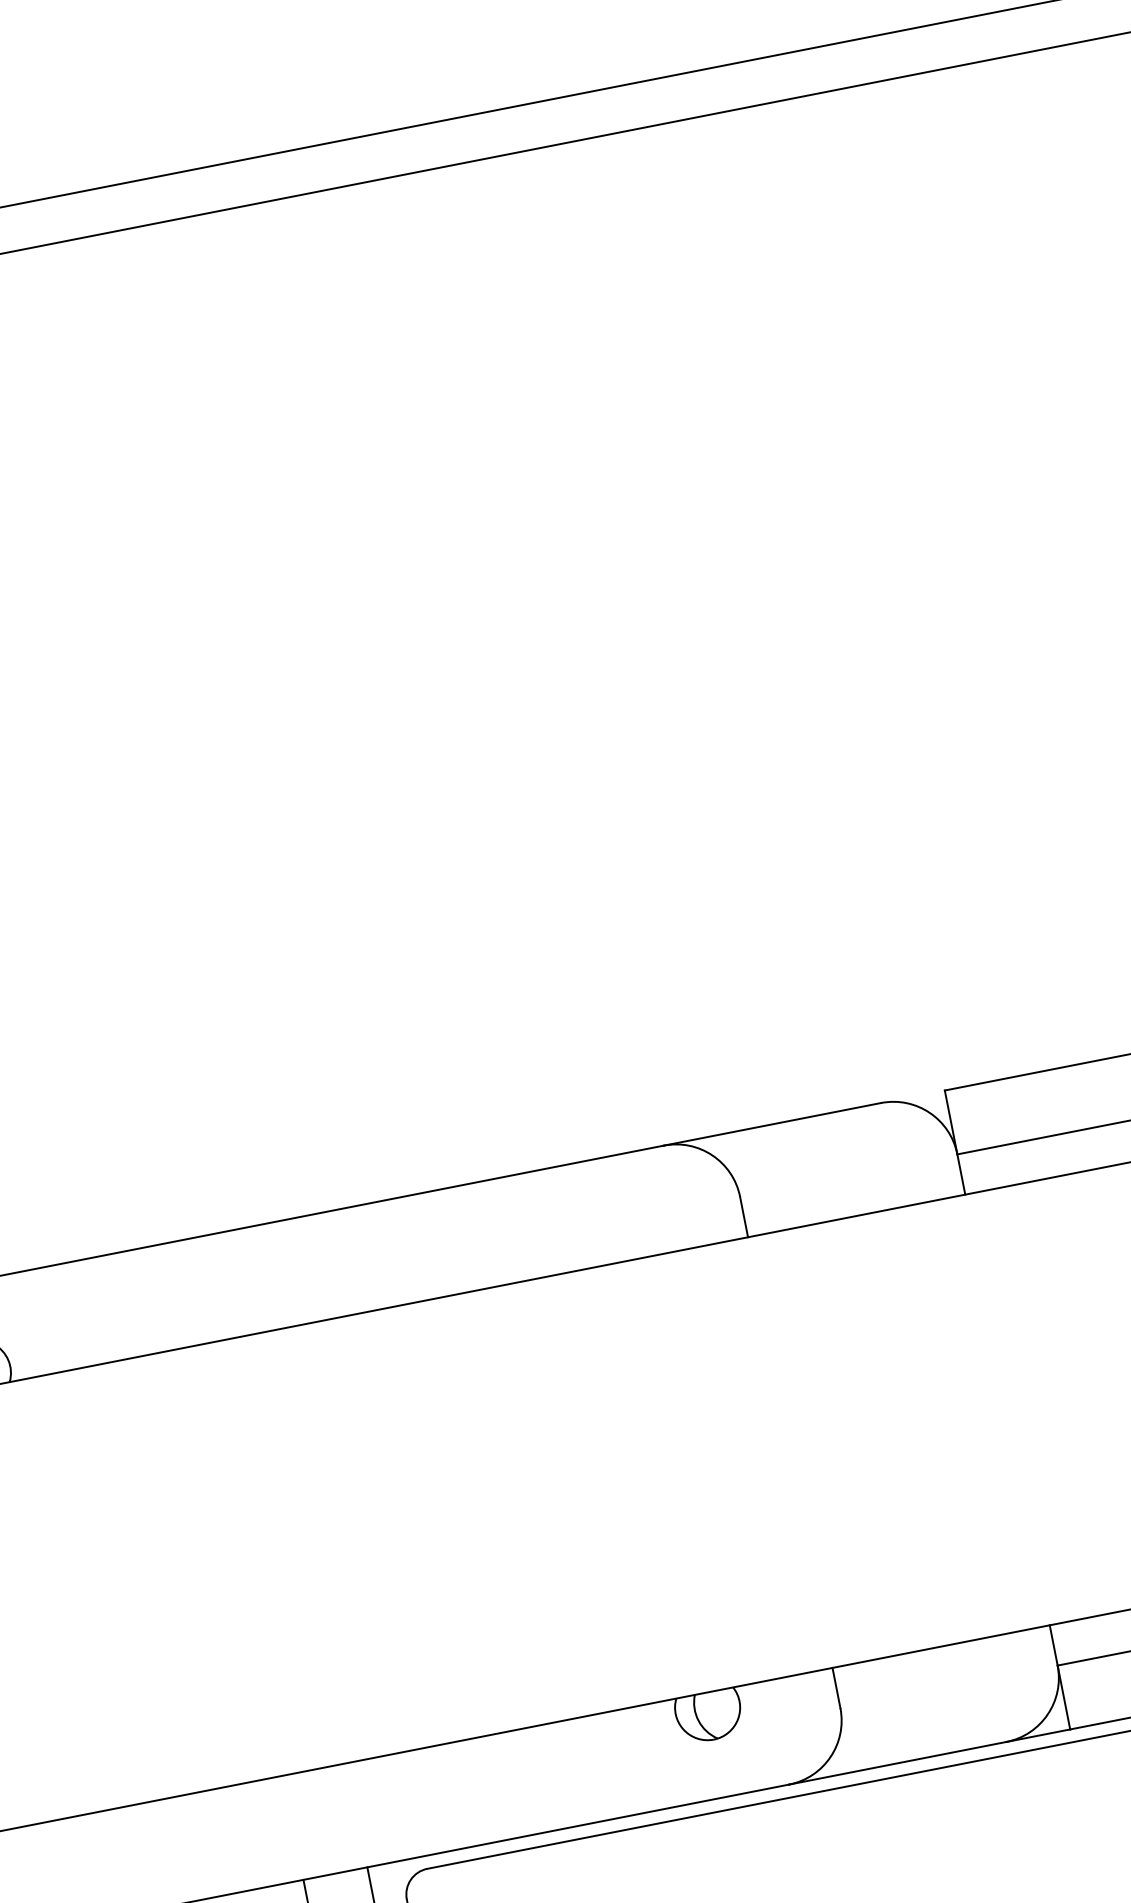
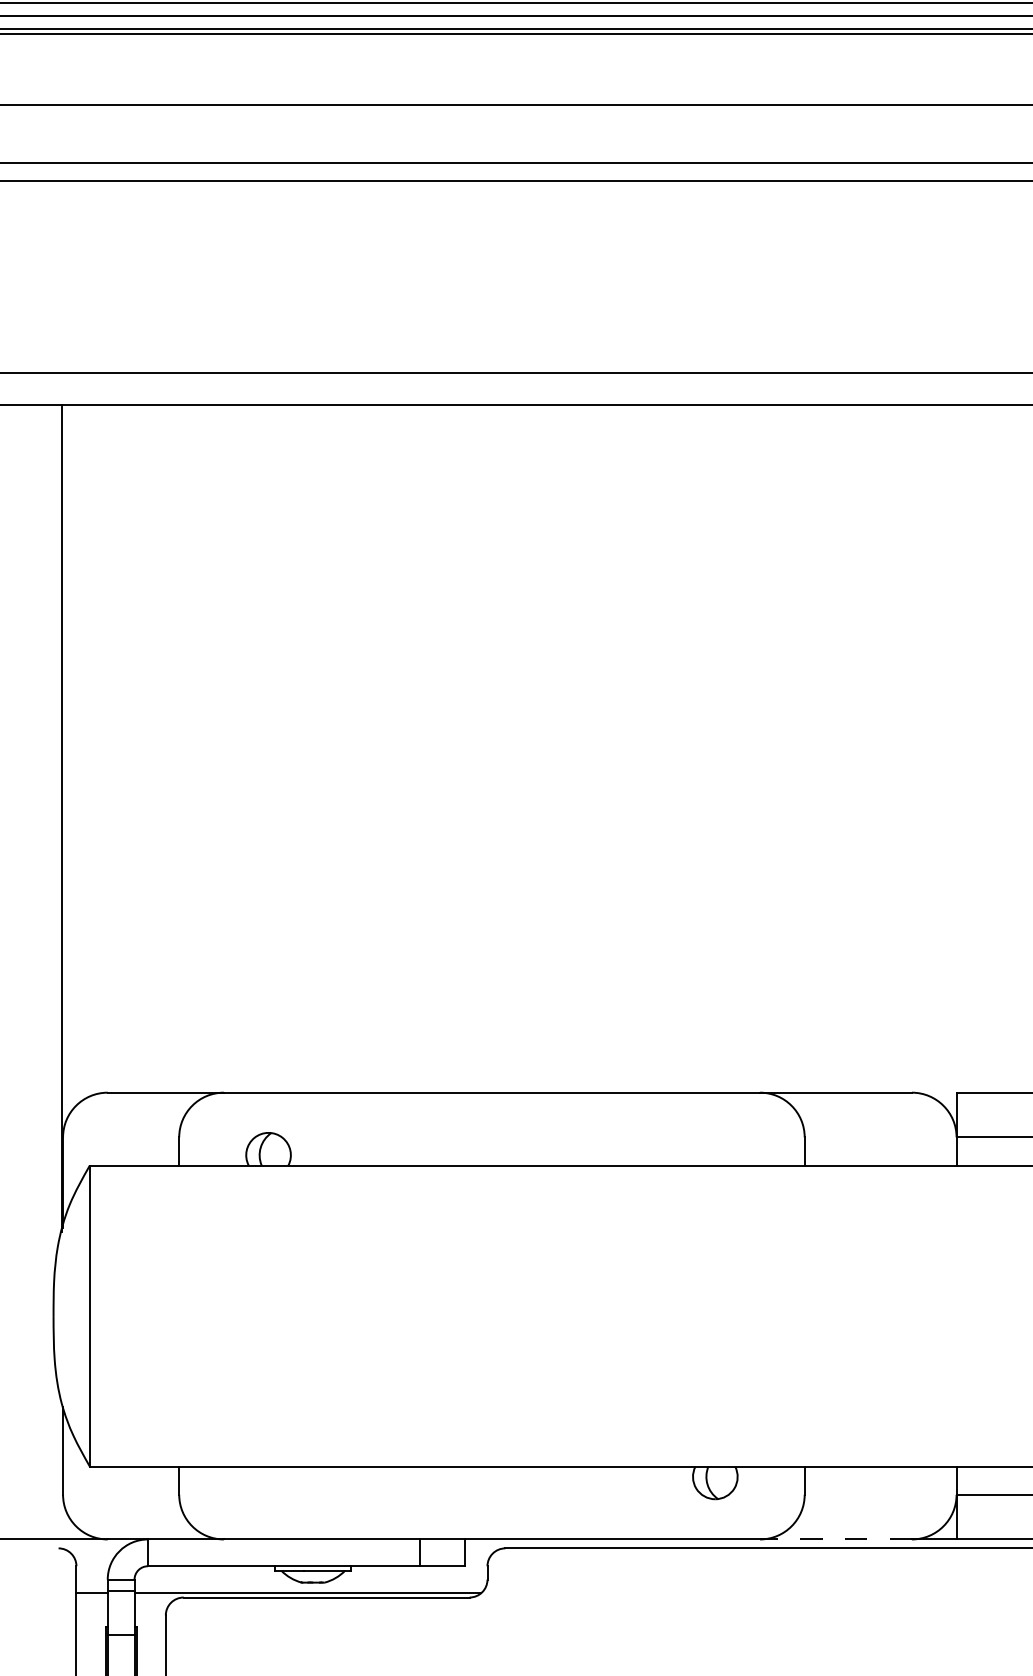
line: (897, 1763) -> (835, 1539), solid -> dashed

